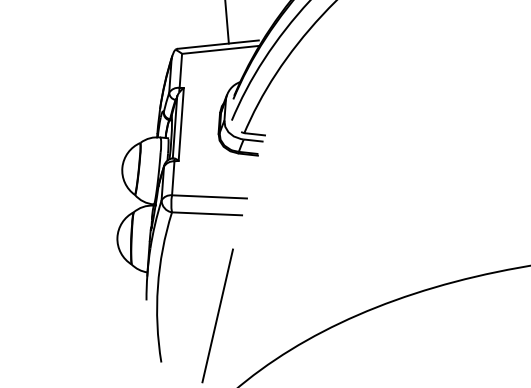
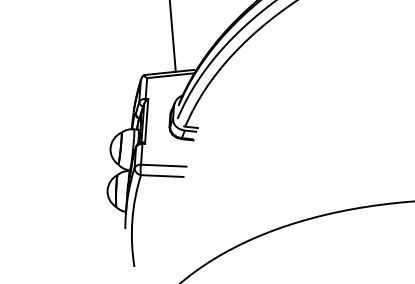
line: (216, 315) -> (168, 238), removed

